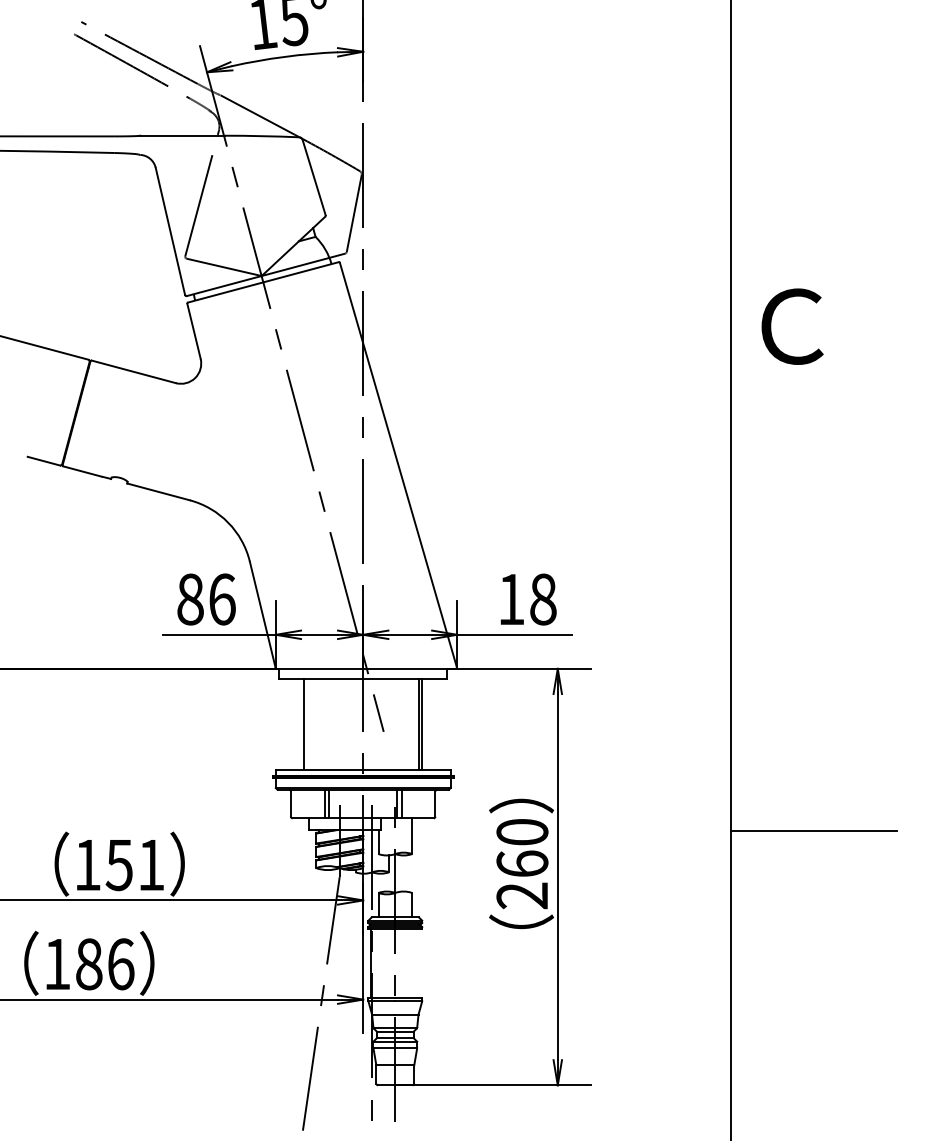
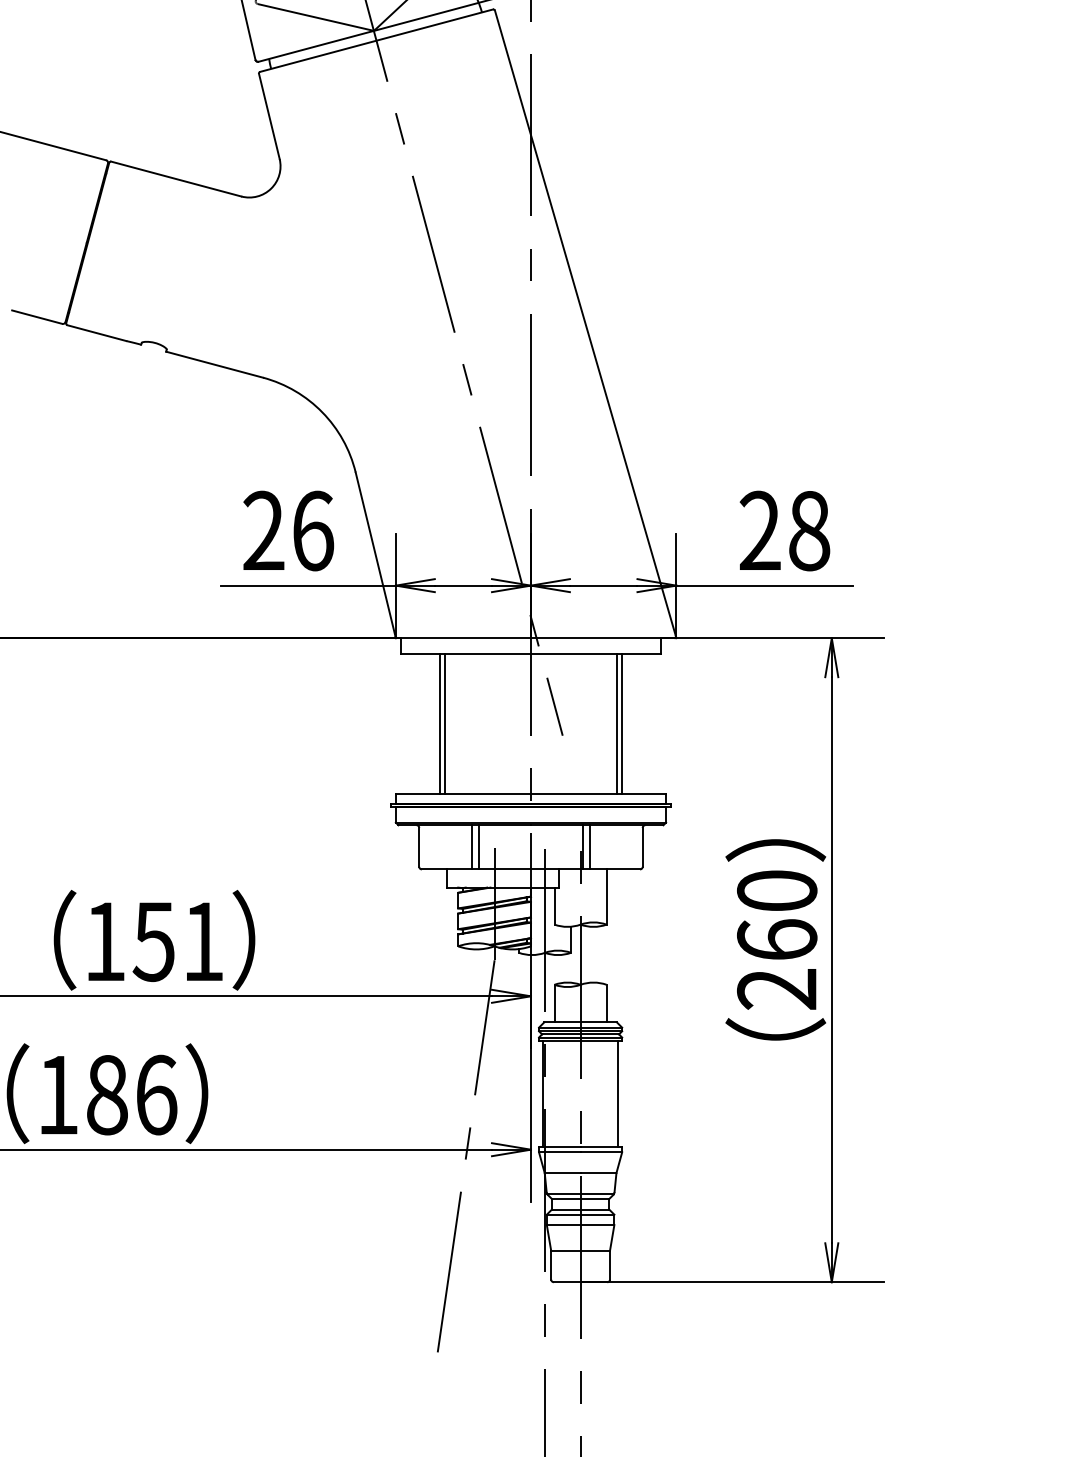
text: (511, 598) -> (760, 529), 18 -> 28
text: (190, 599) -> (263, 531), 86 -> 26
line: (307, 723) -> (444, 722), added
line: (419, 963) -> (617, 1093), added

